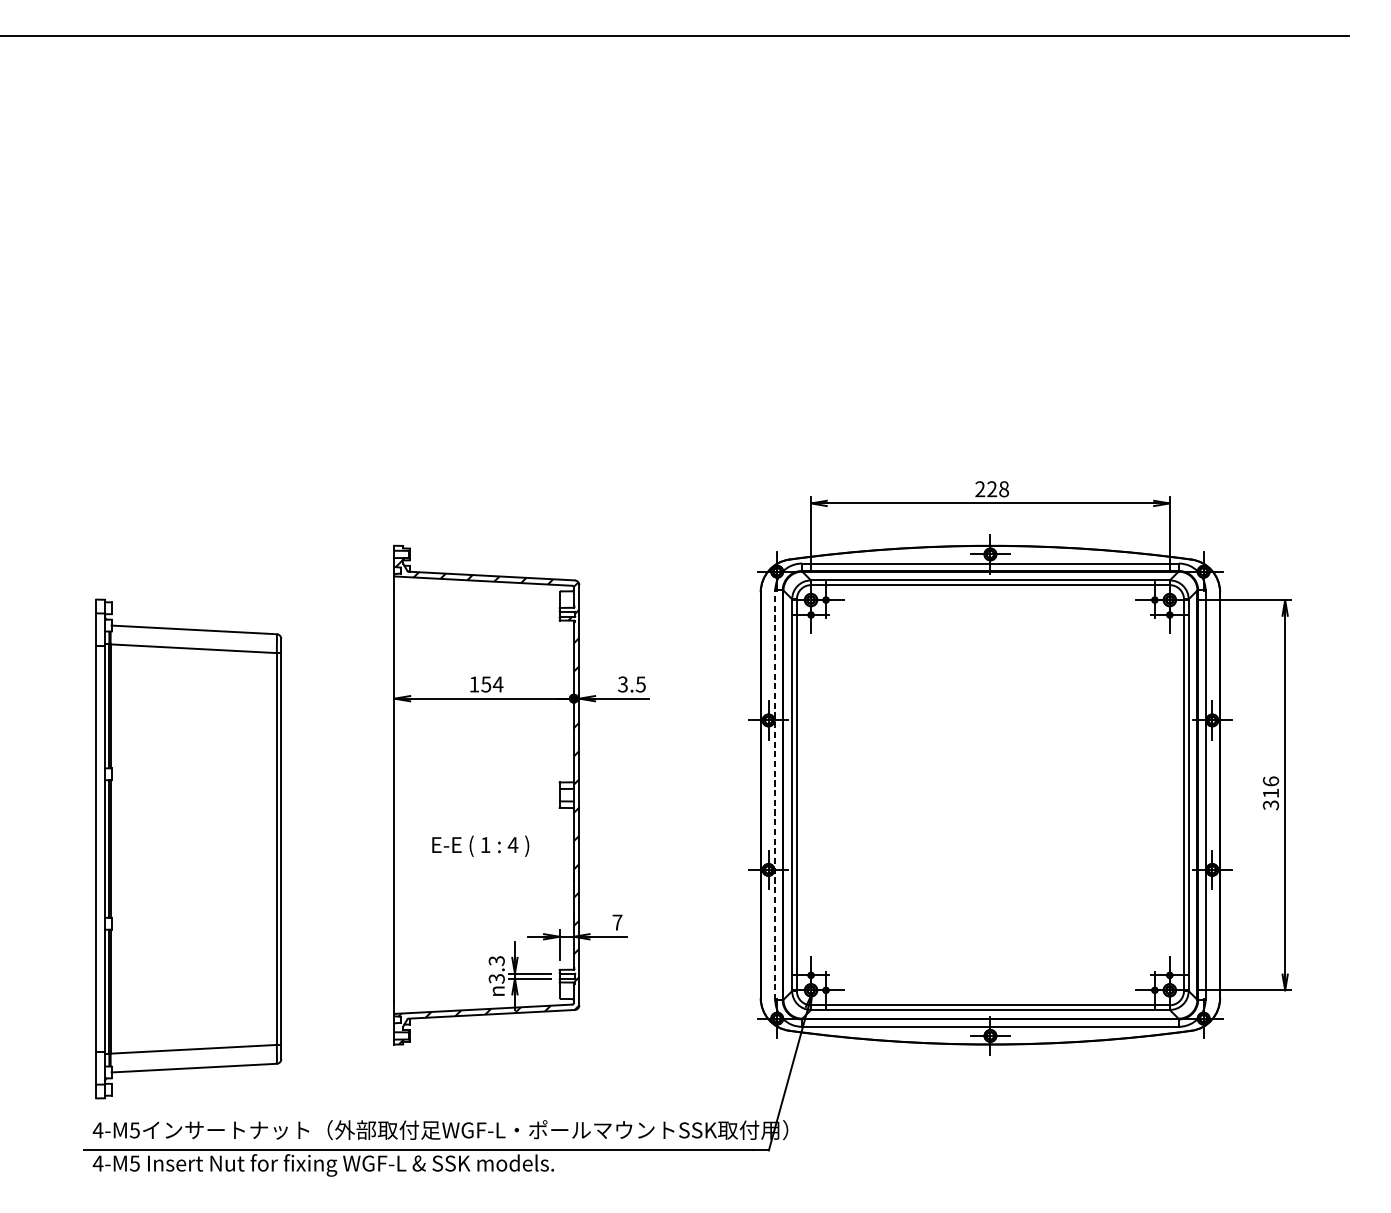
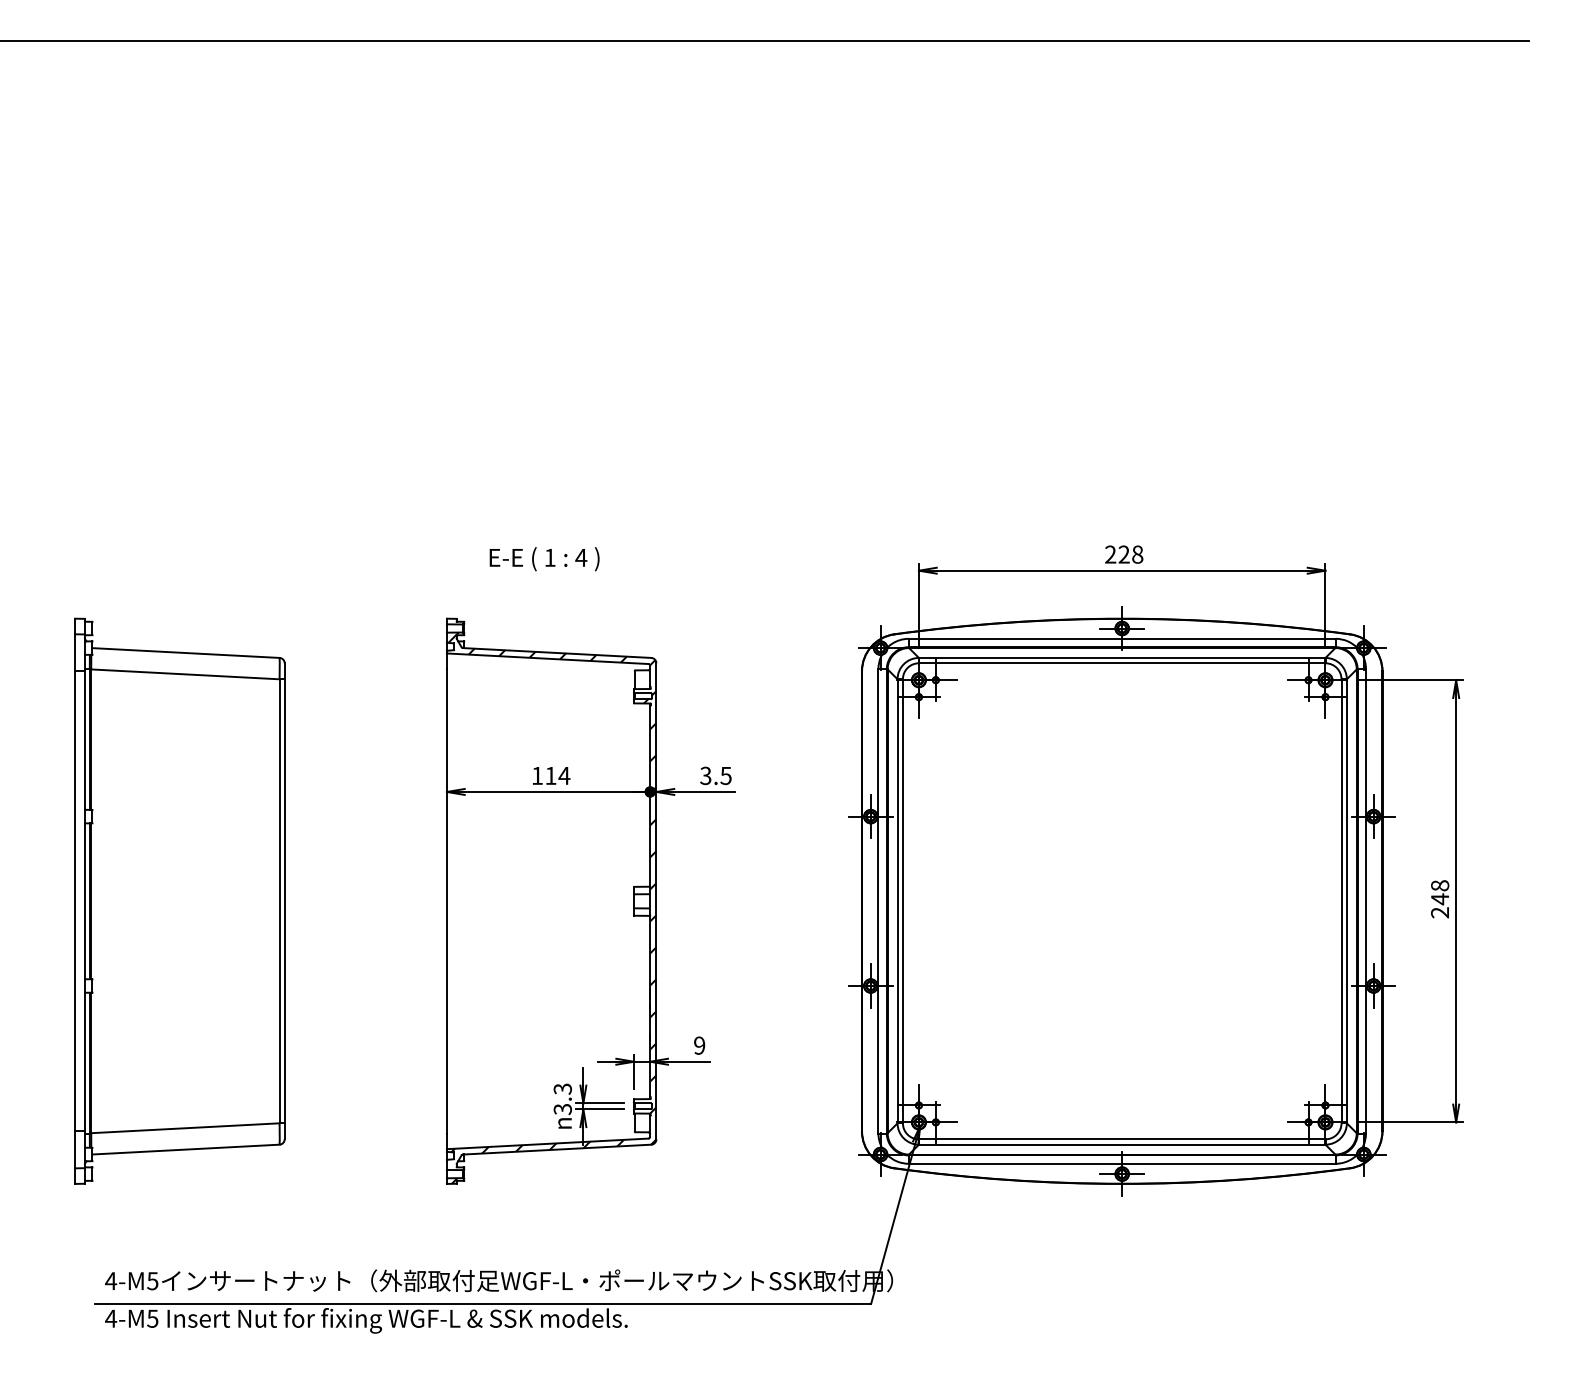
text: (485, 685) -> (550, 776), 154 -> 114
text: (1271, 793) -> (1440, 899), 316 -> 248
line: (775, 794) -> (878, 900), dashed -> solid
text: (480, 846) -> (544, 559), moved
part: (188, 848) -> (179, 900), moved
text: (617, 922) -> (699, 1045), 7 -> 9

